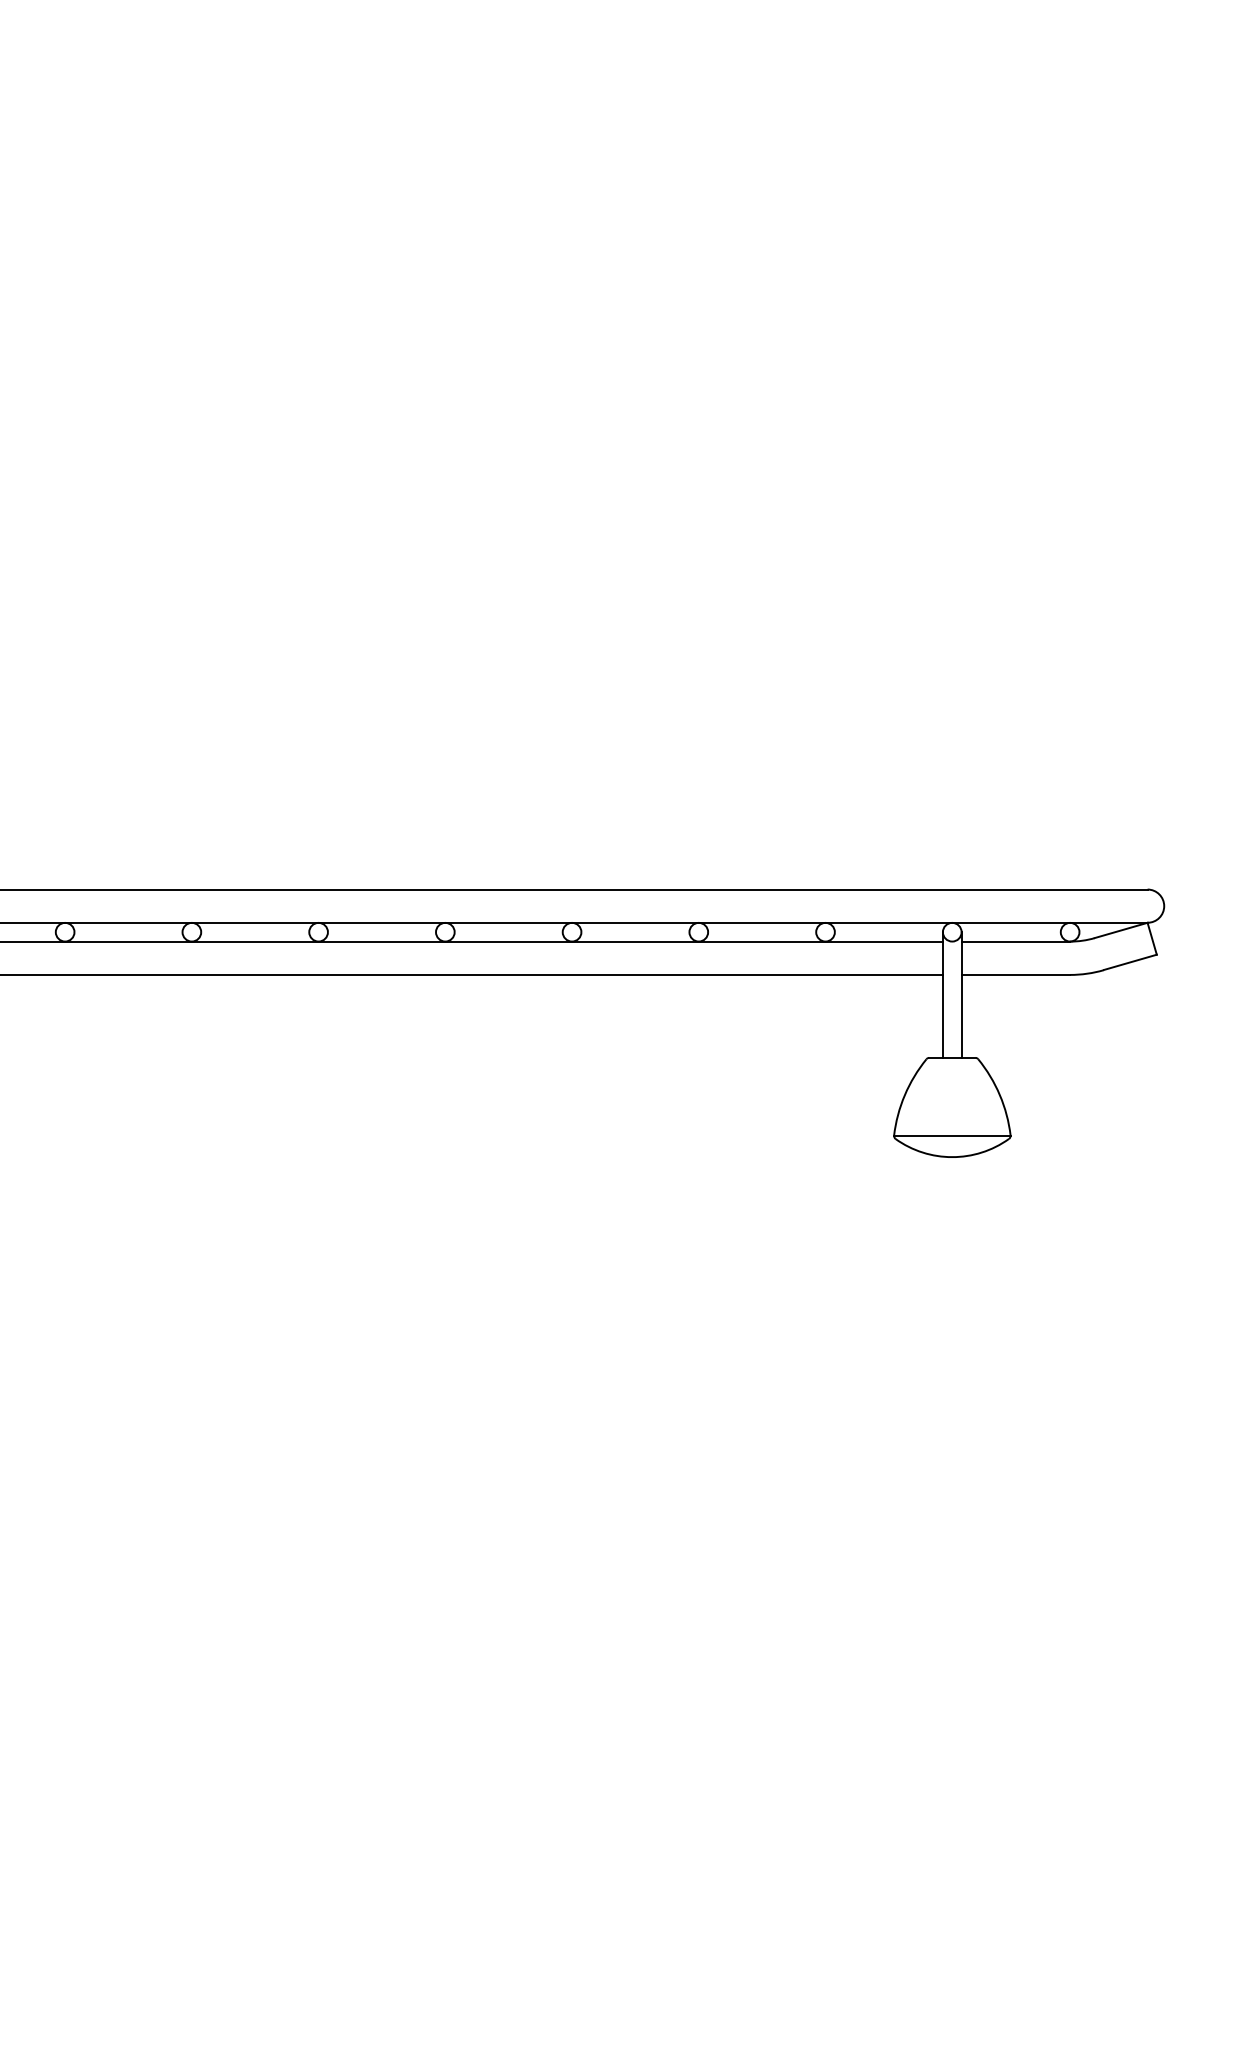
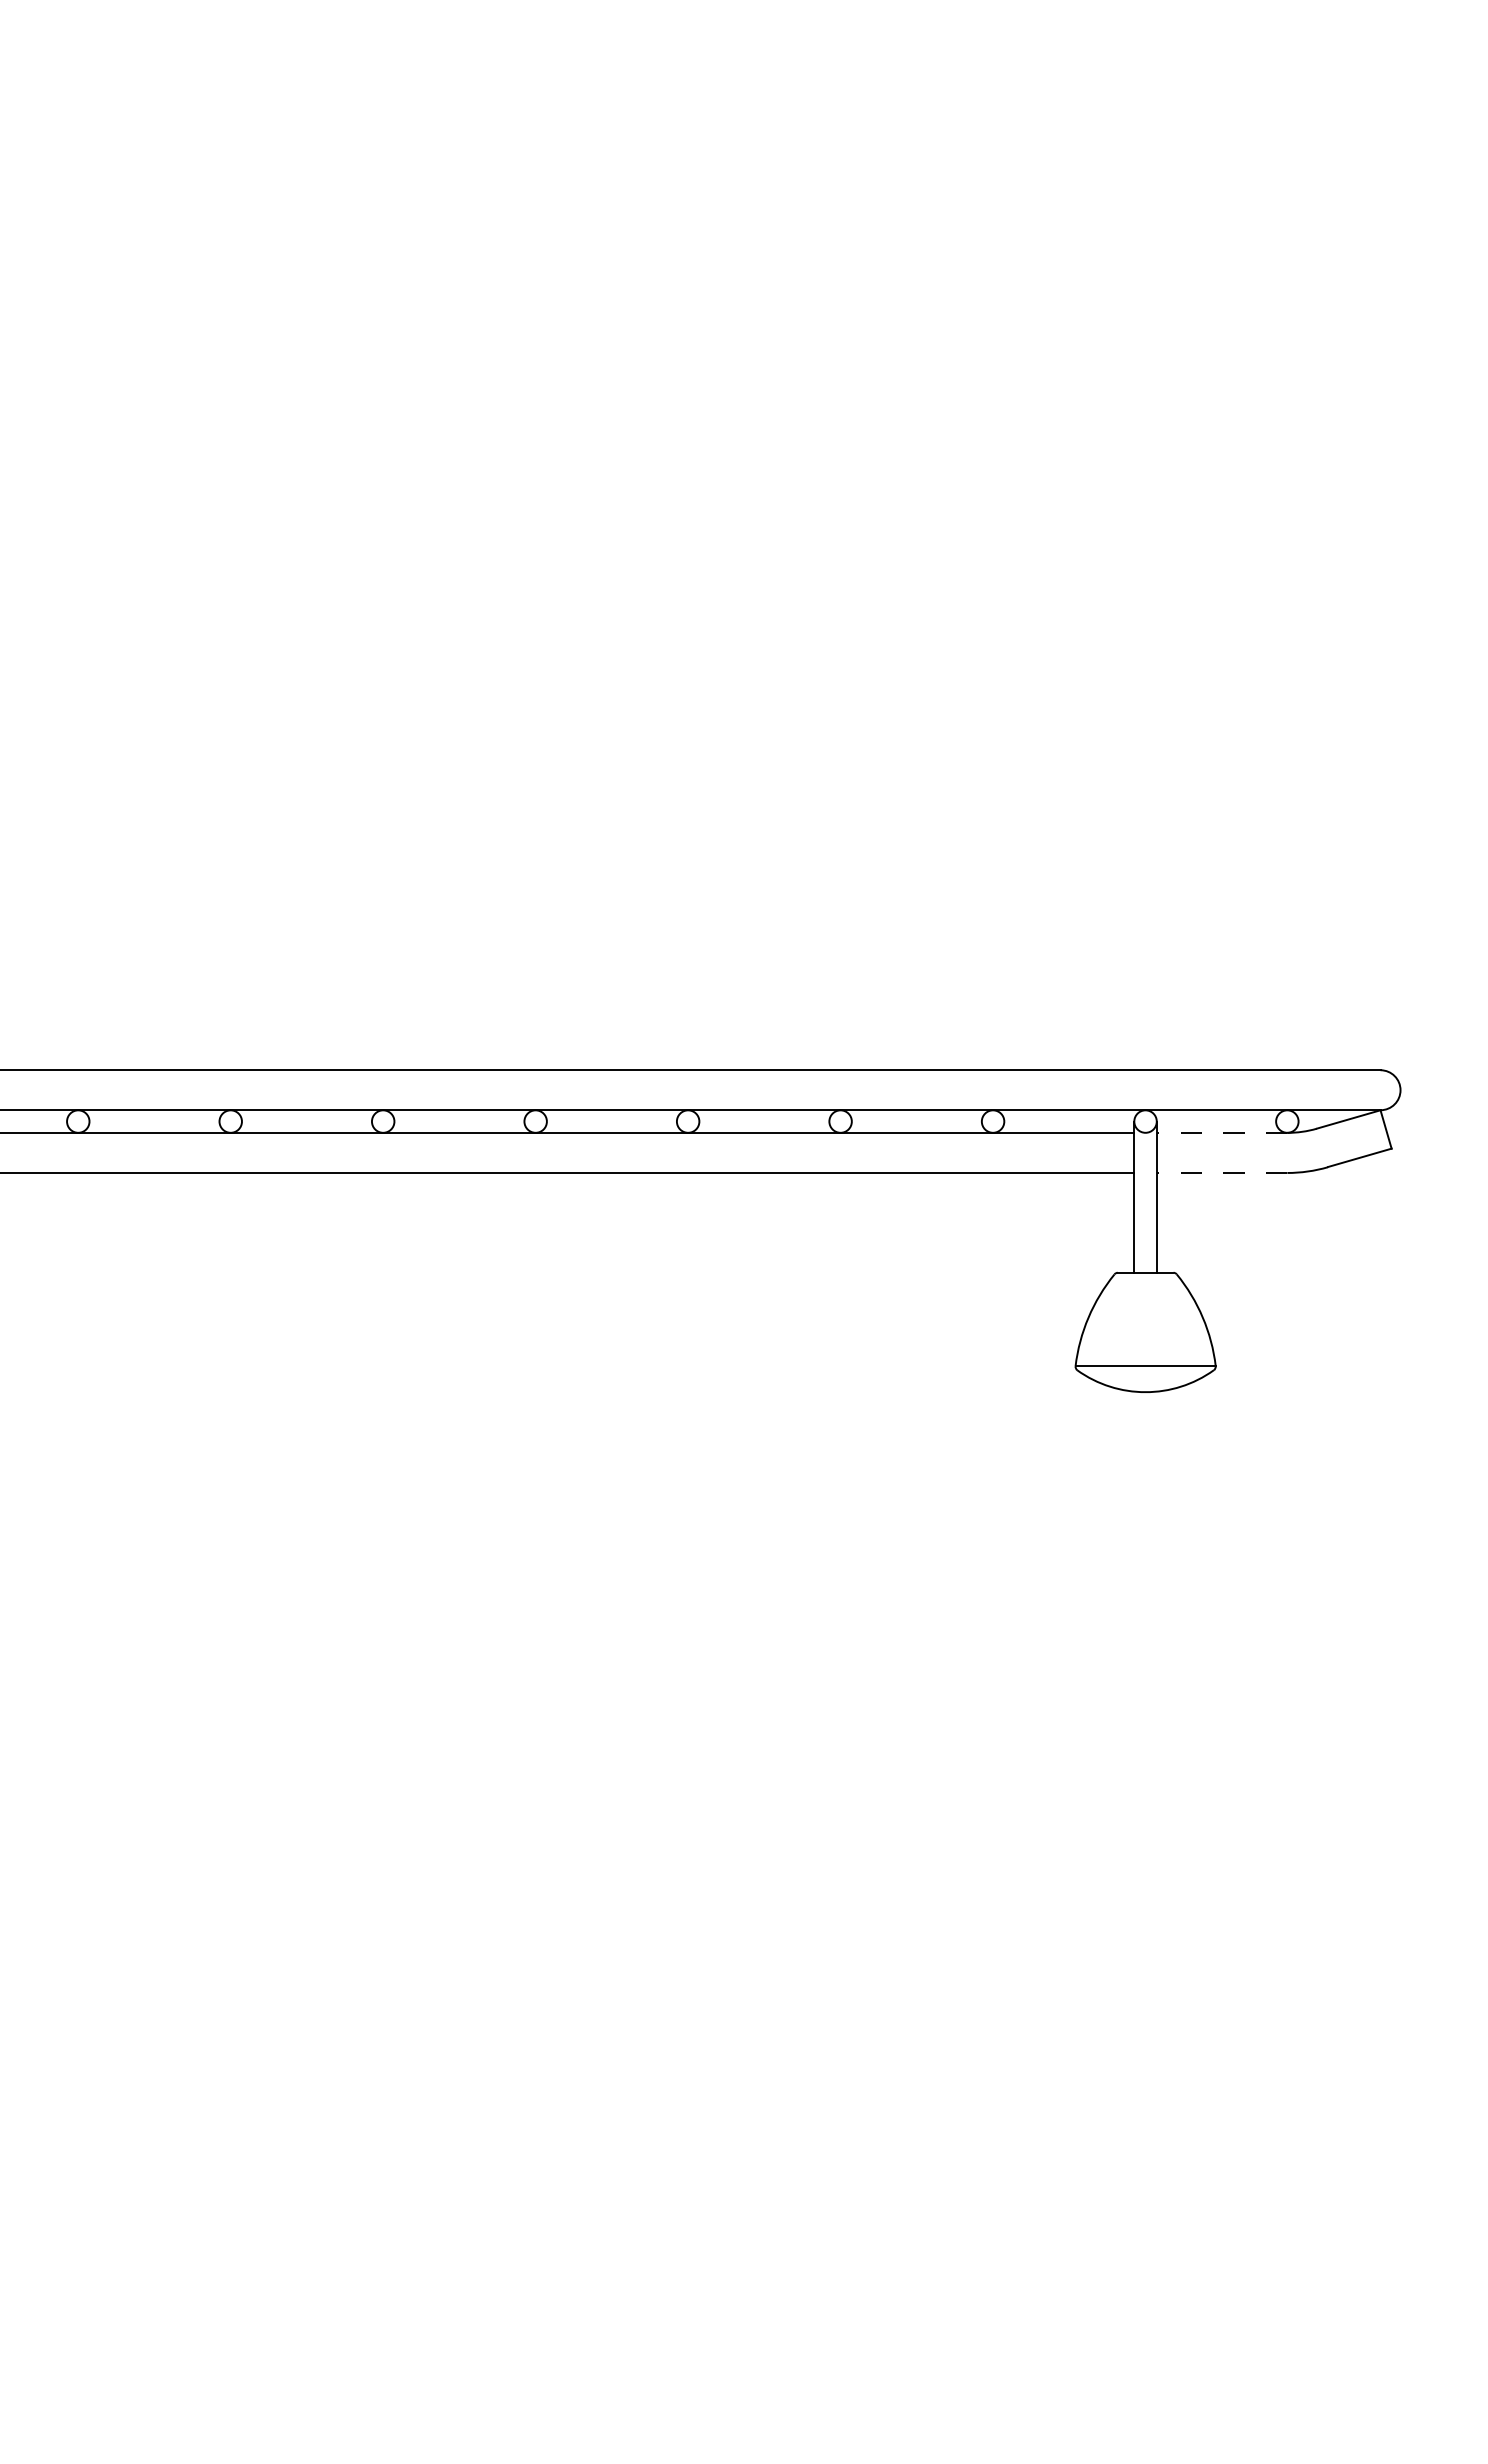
line: (1015, 941) -> (1221, 1132), solid -> dashed
line: (1015, 974) -> (1221, 1172), solid -> dashed

